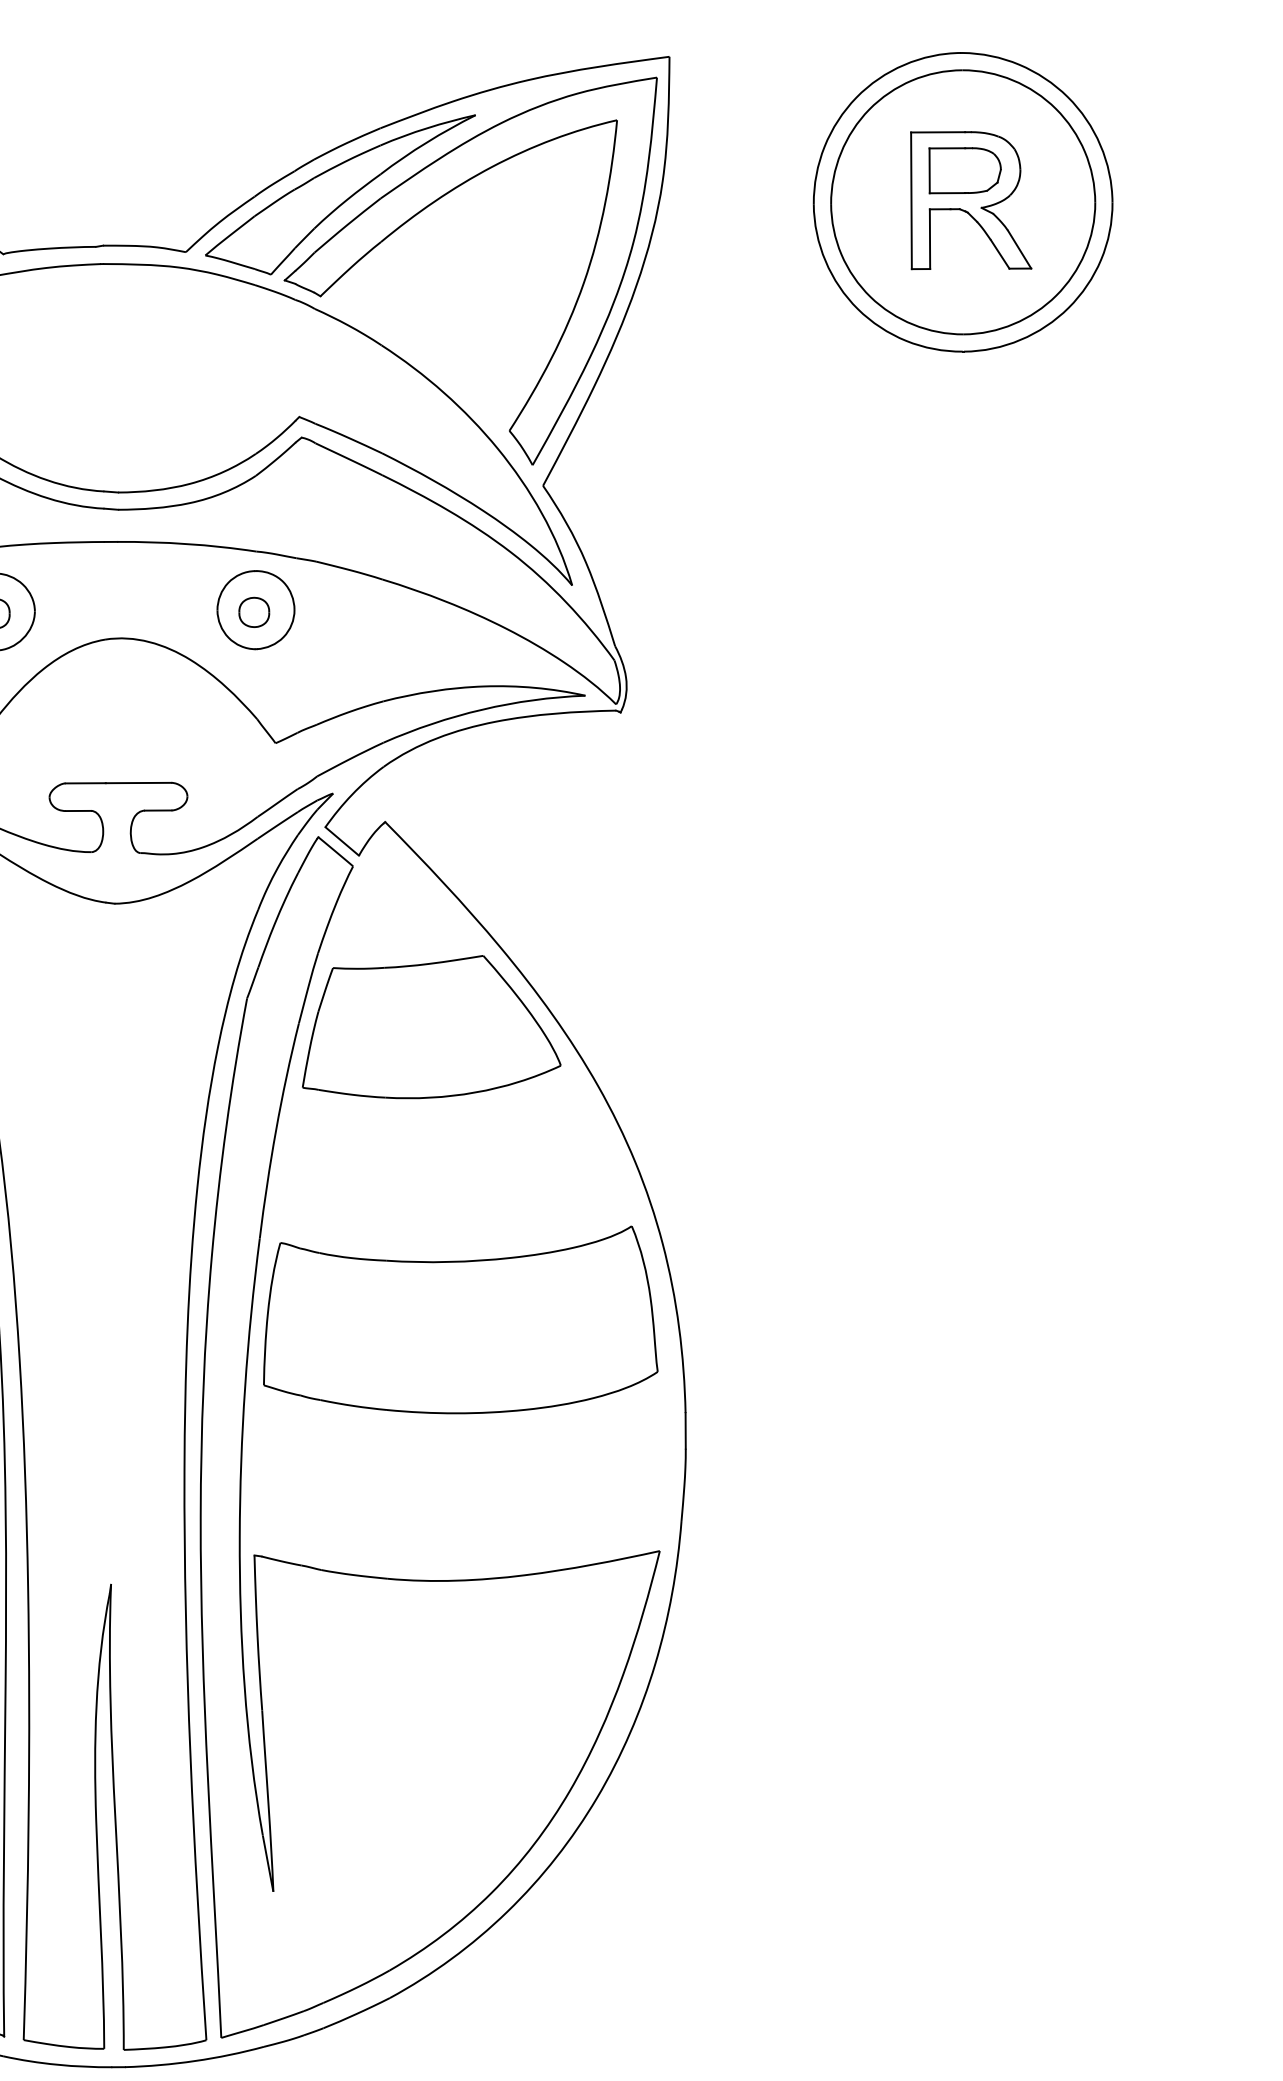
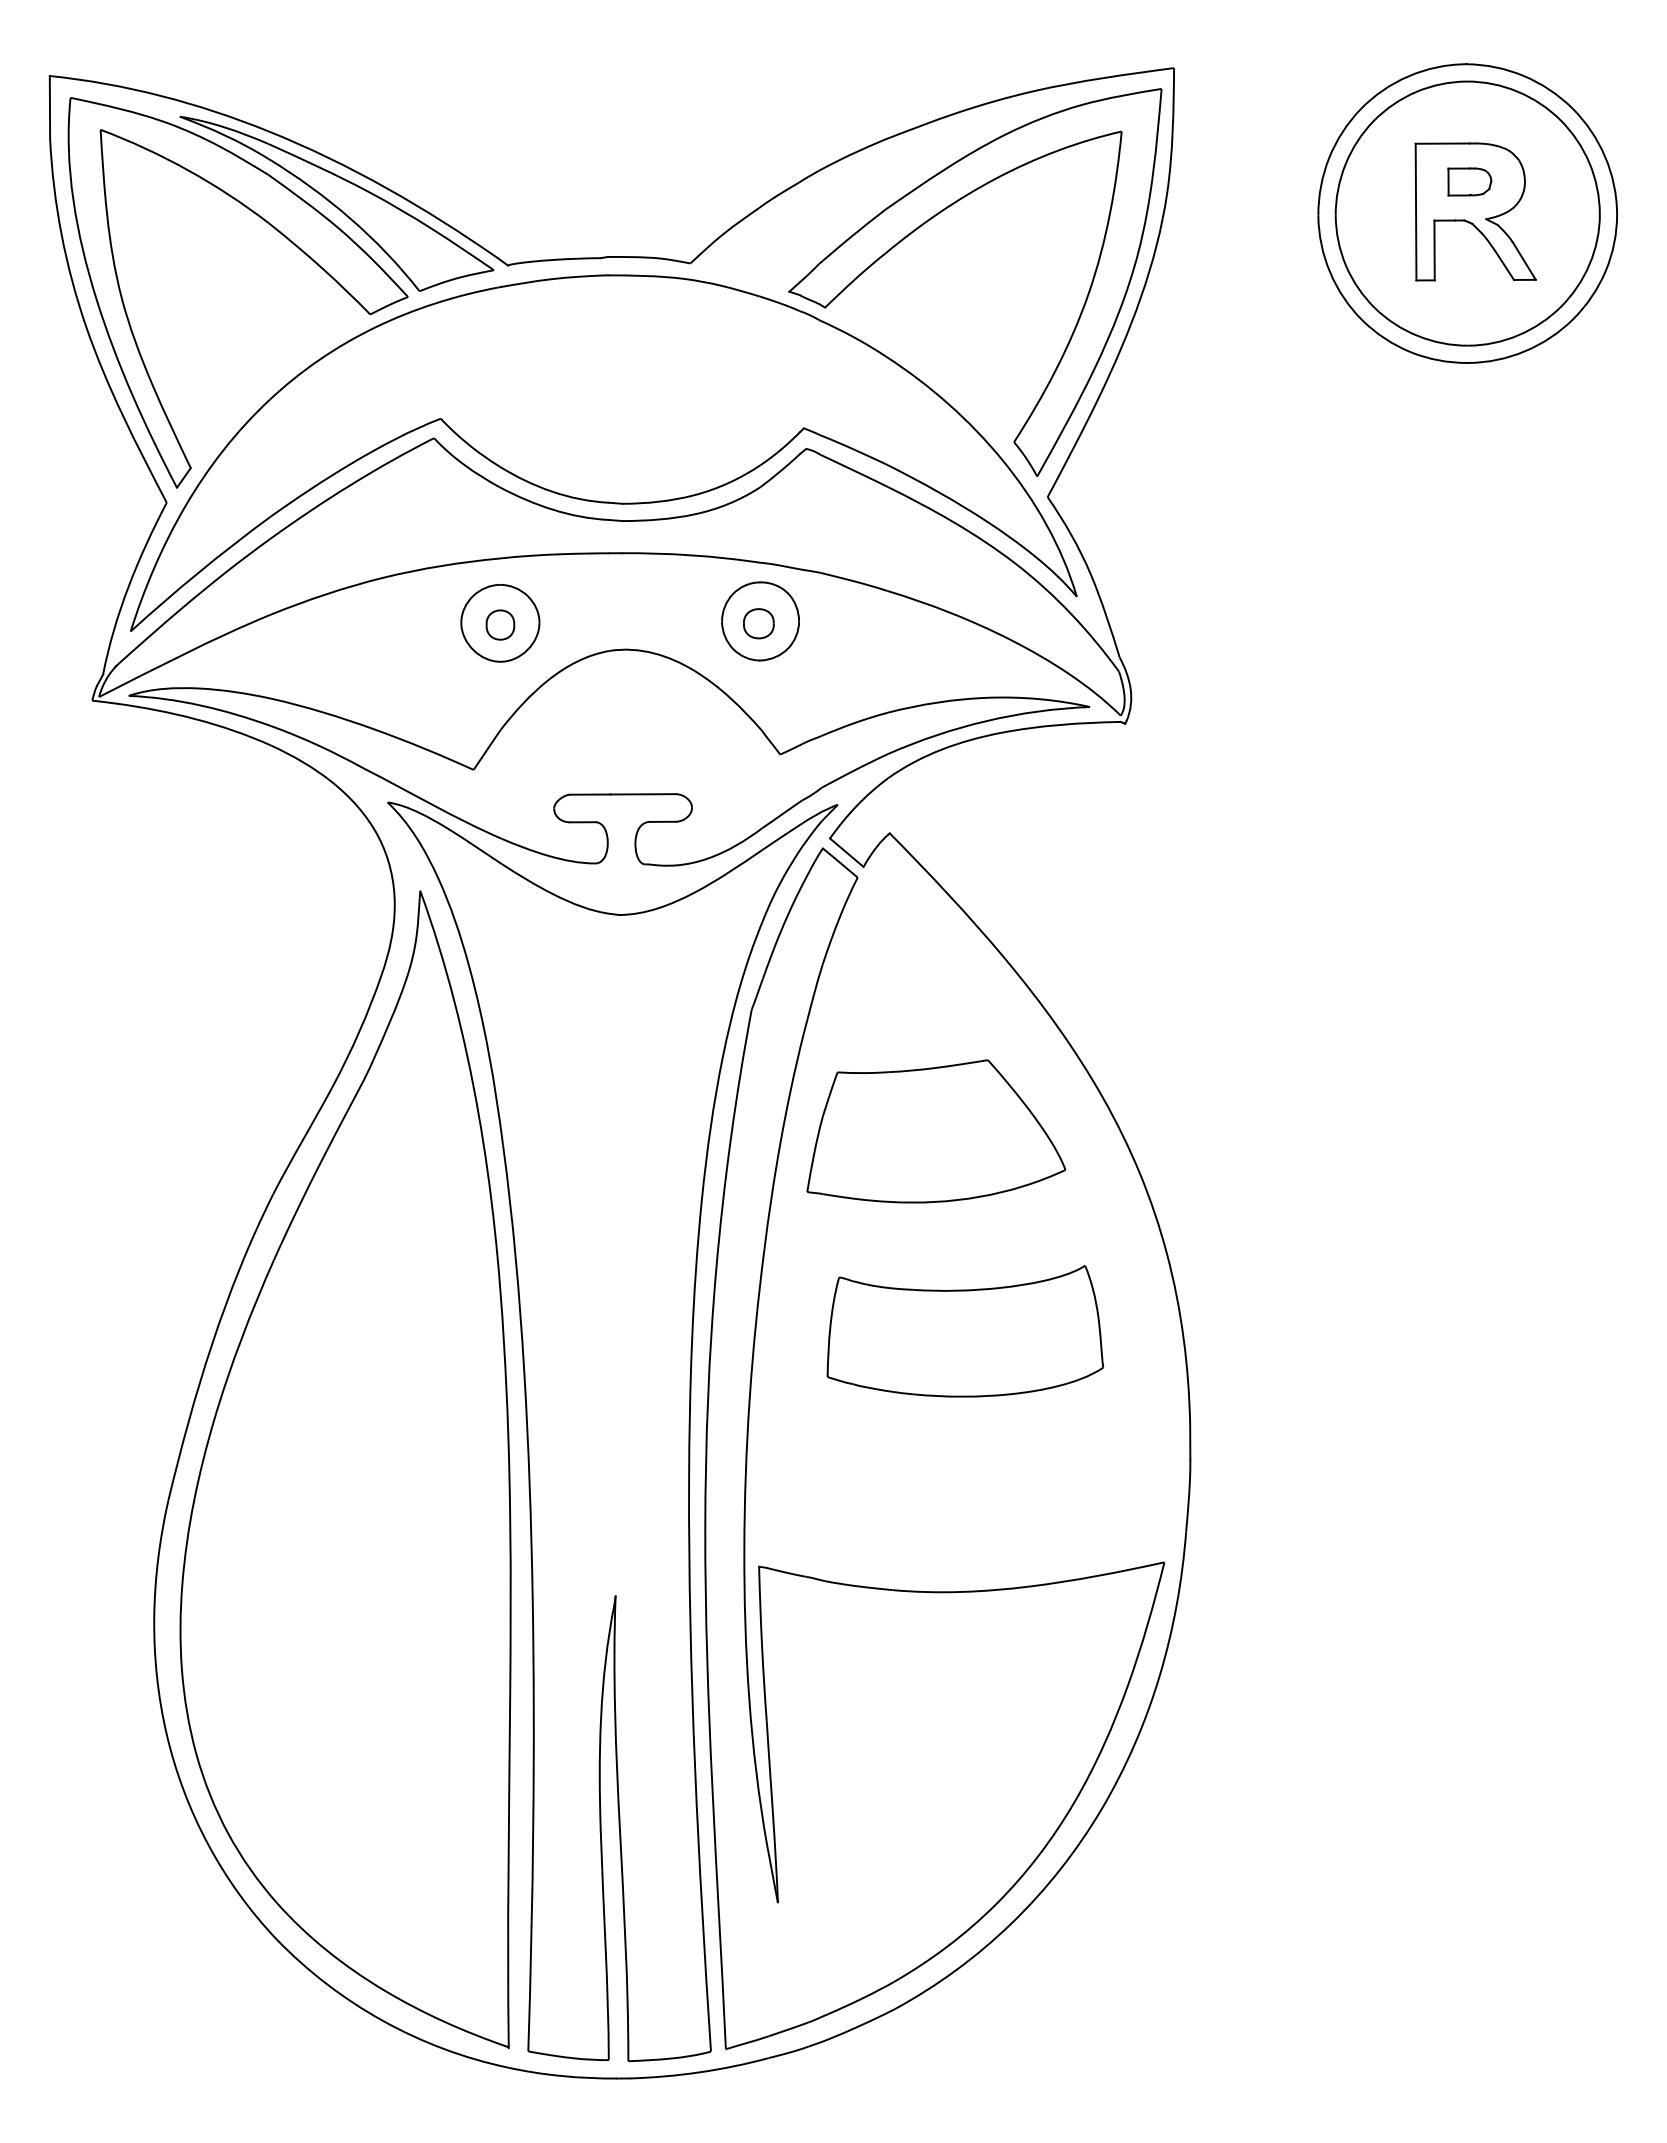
part: (964, 170) -> (1469, 181), size x0.6
part: (339, 194) -> (844, 205), removed
part: (431, 1027) -> (936, 1131), moved
part: (460, 1320) -> (965, 1331), size x0.7

